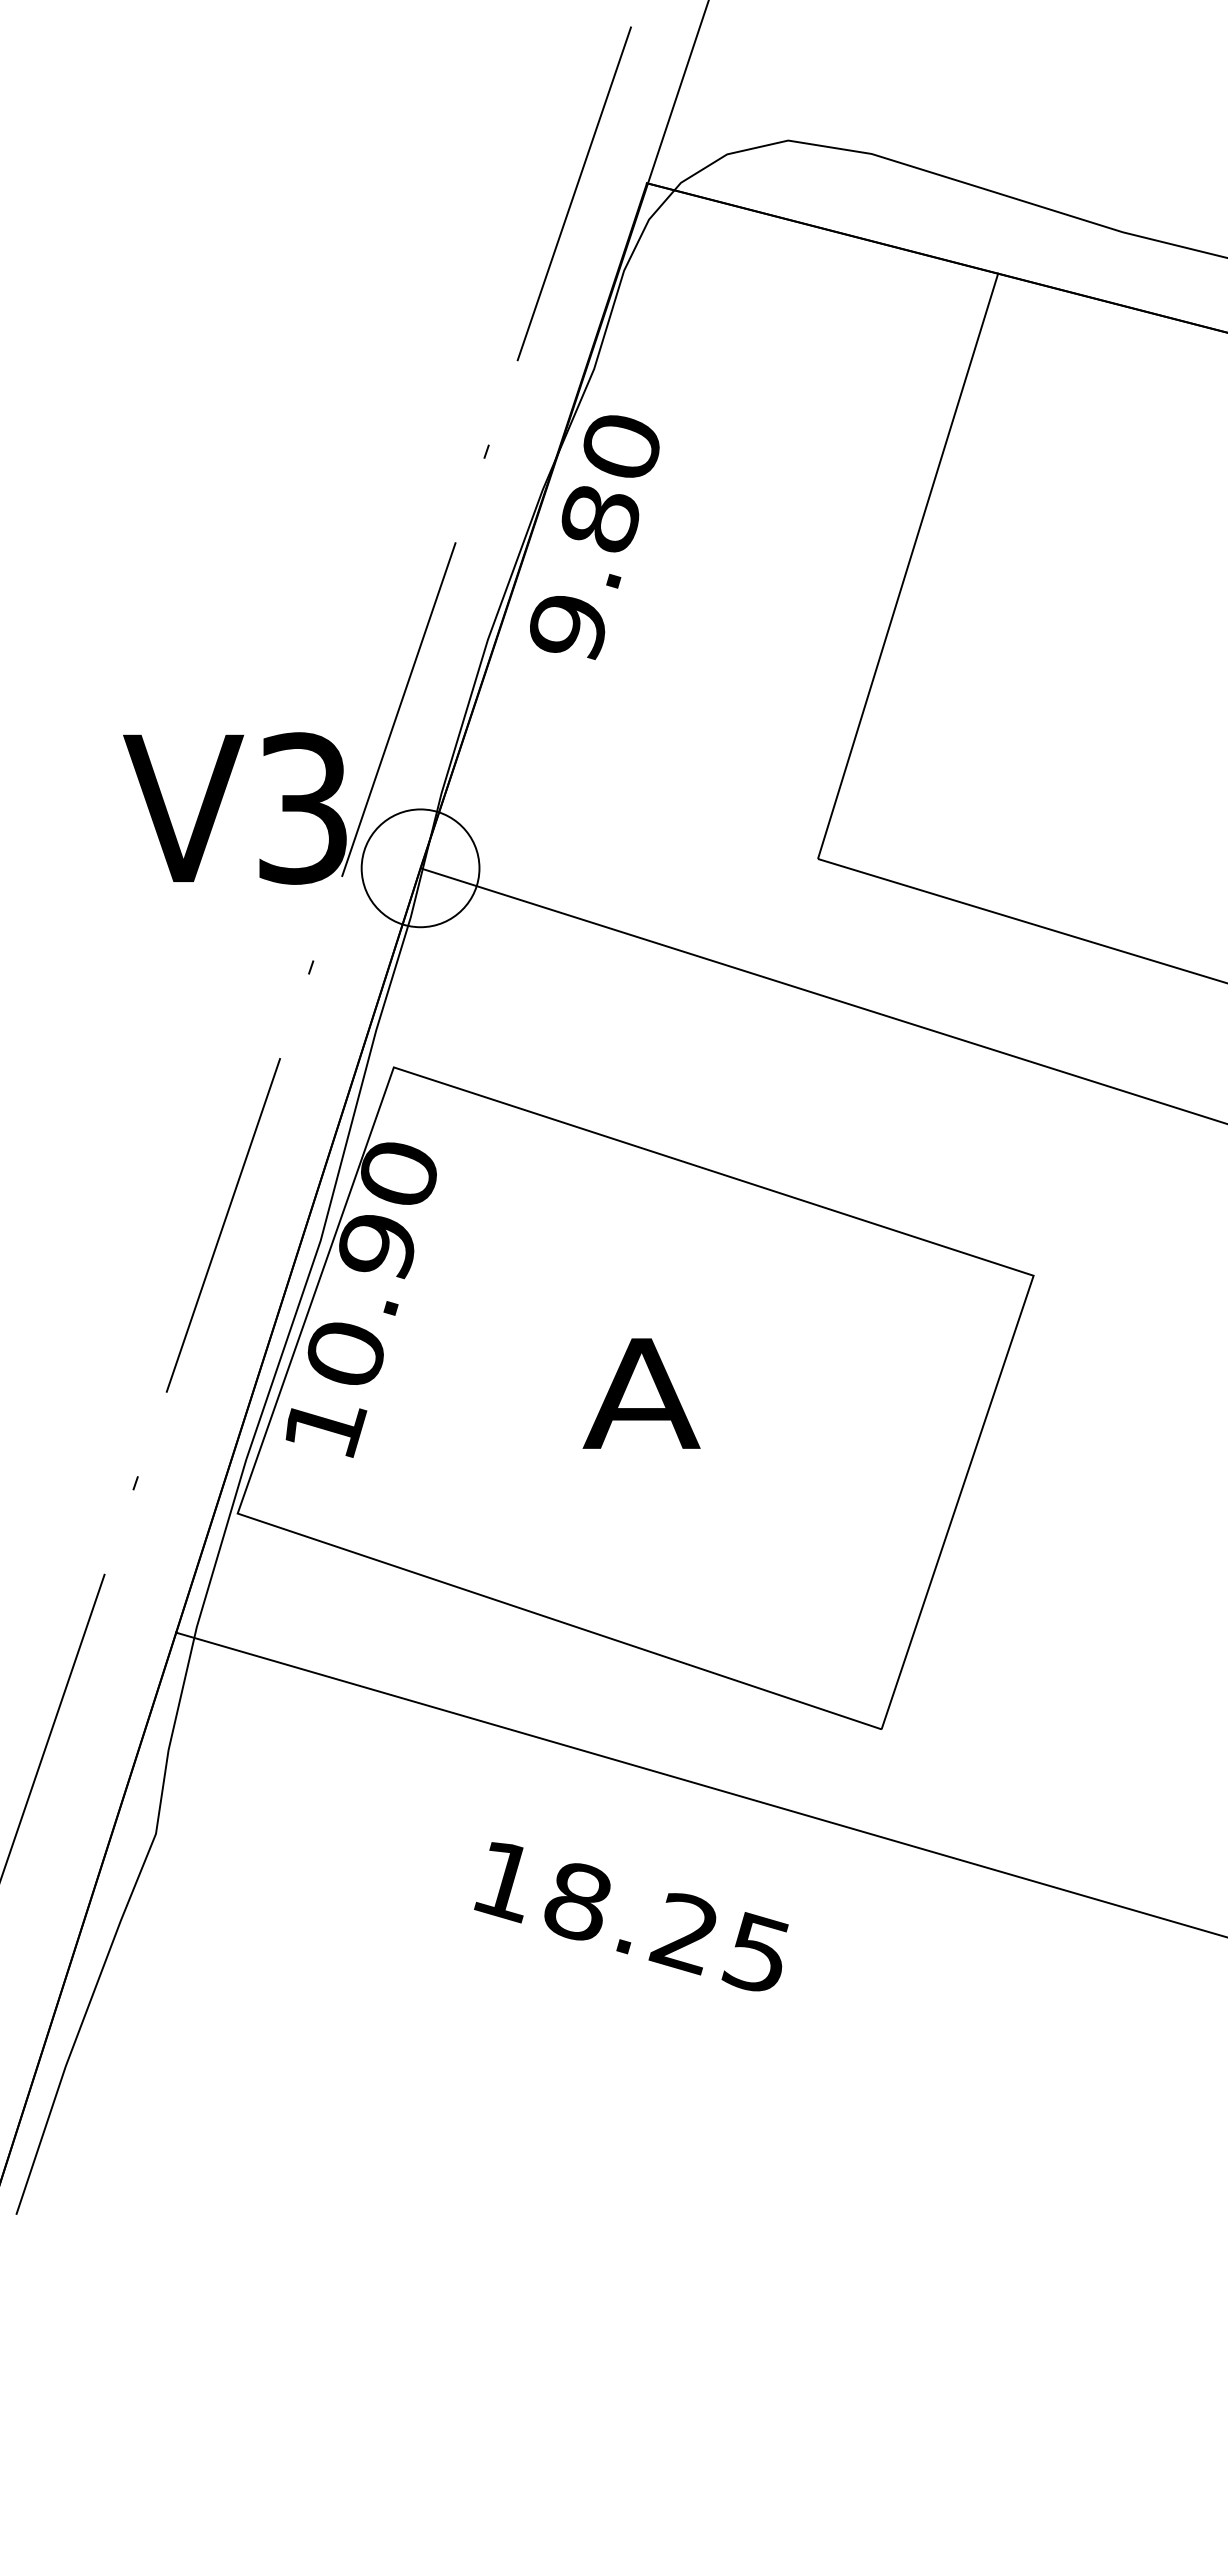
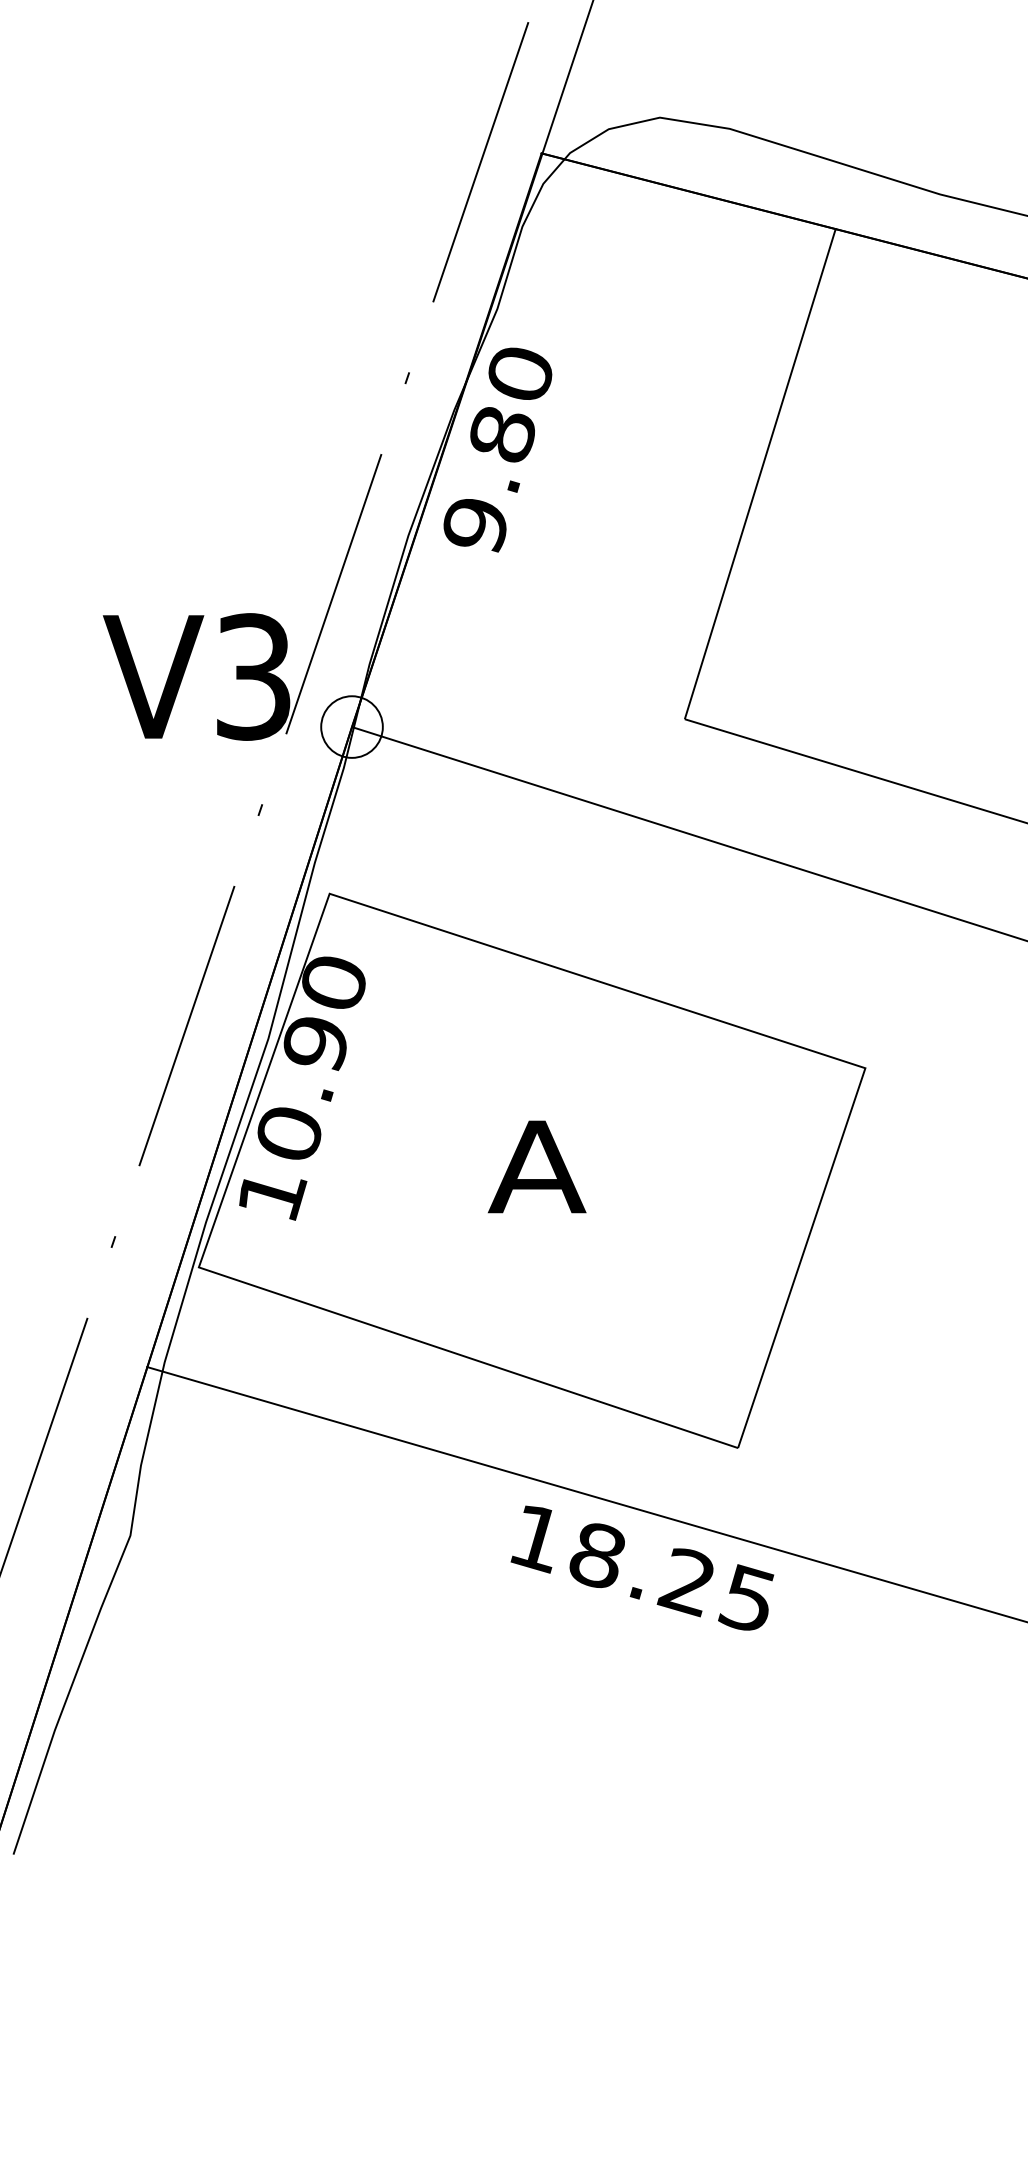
circle: (420, 868) -> (351, 727), size x0.62
text: (631, 1916) -> (642, 1567), moved

